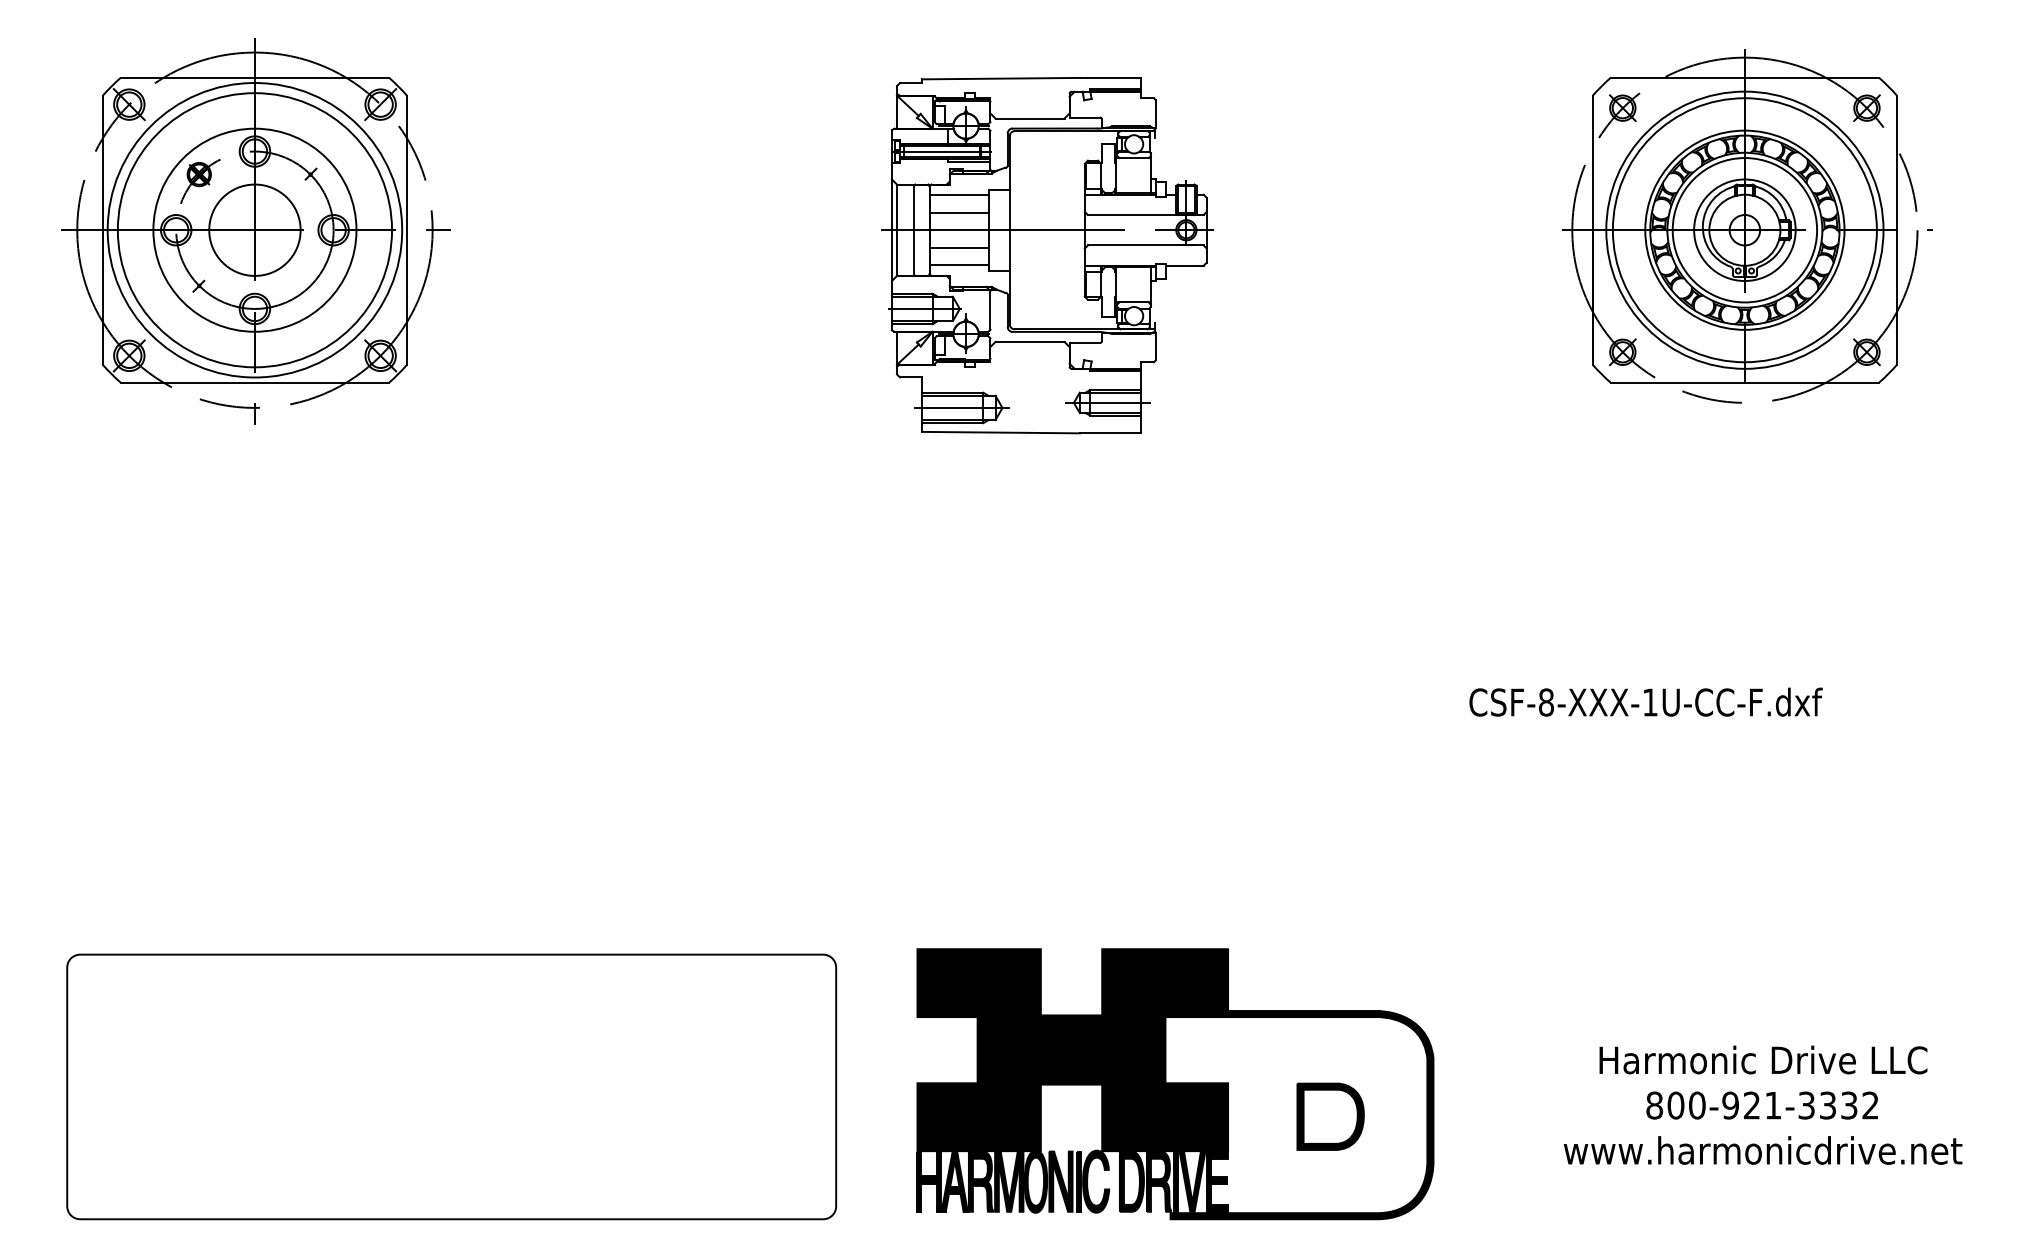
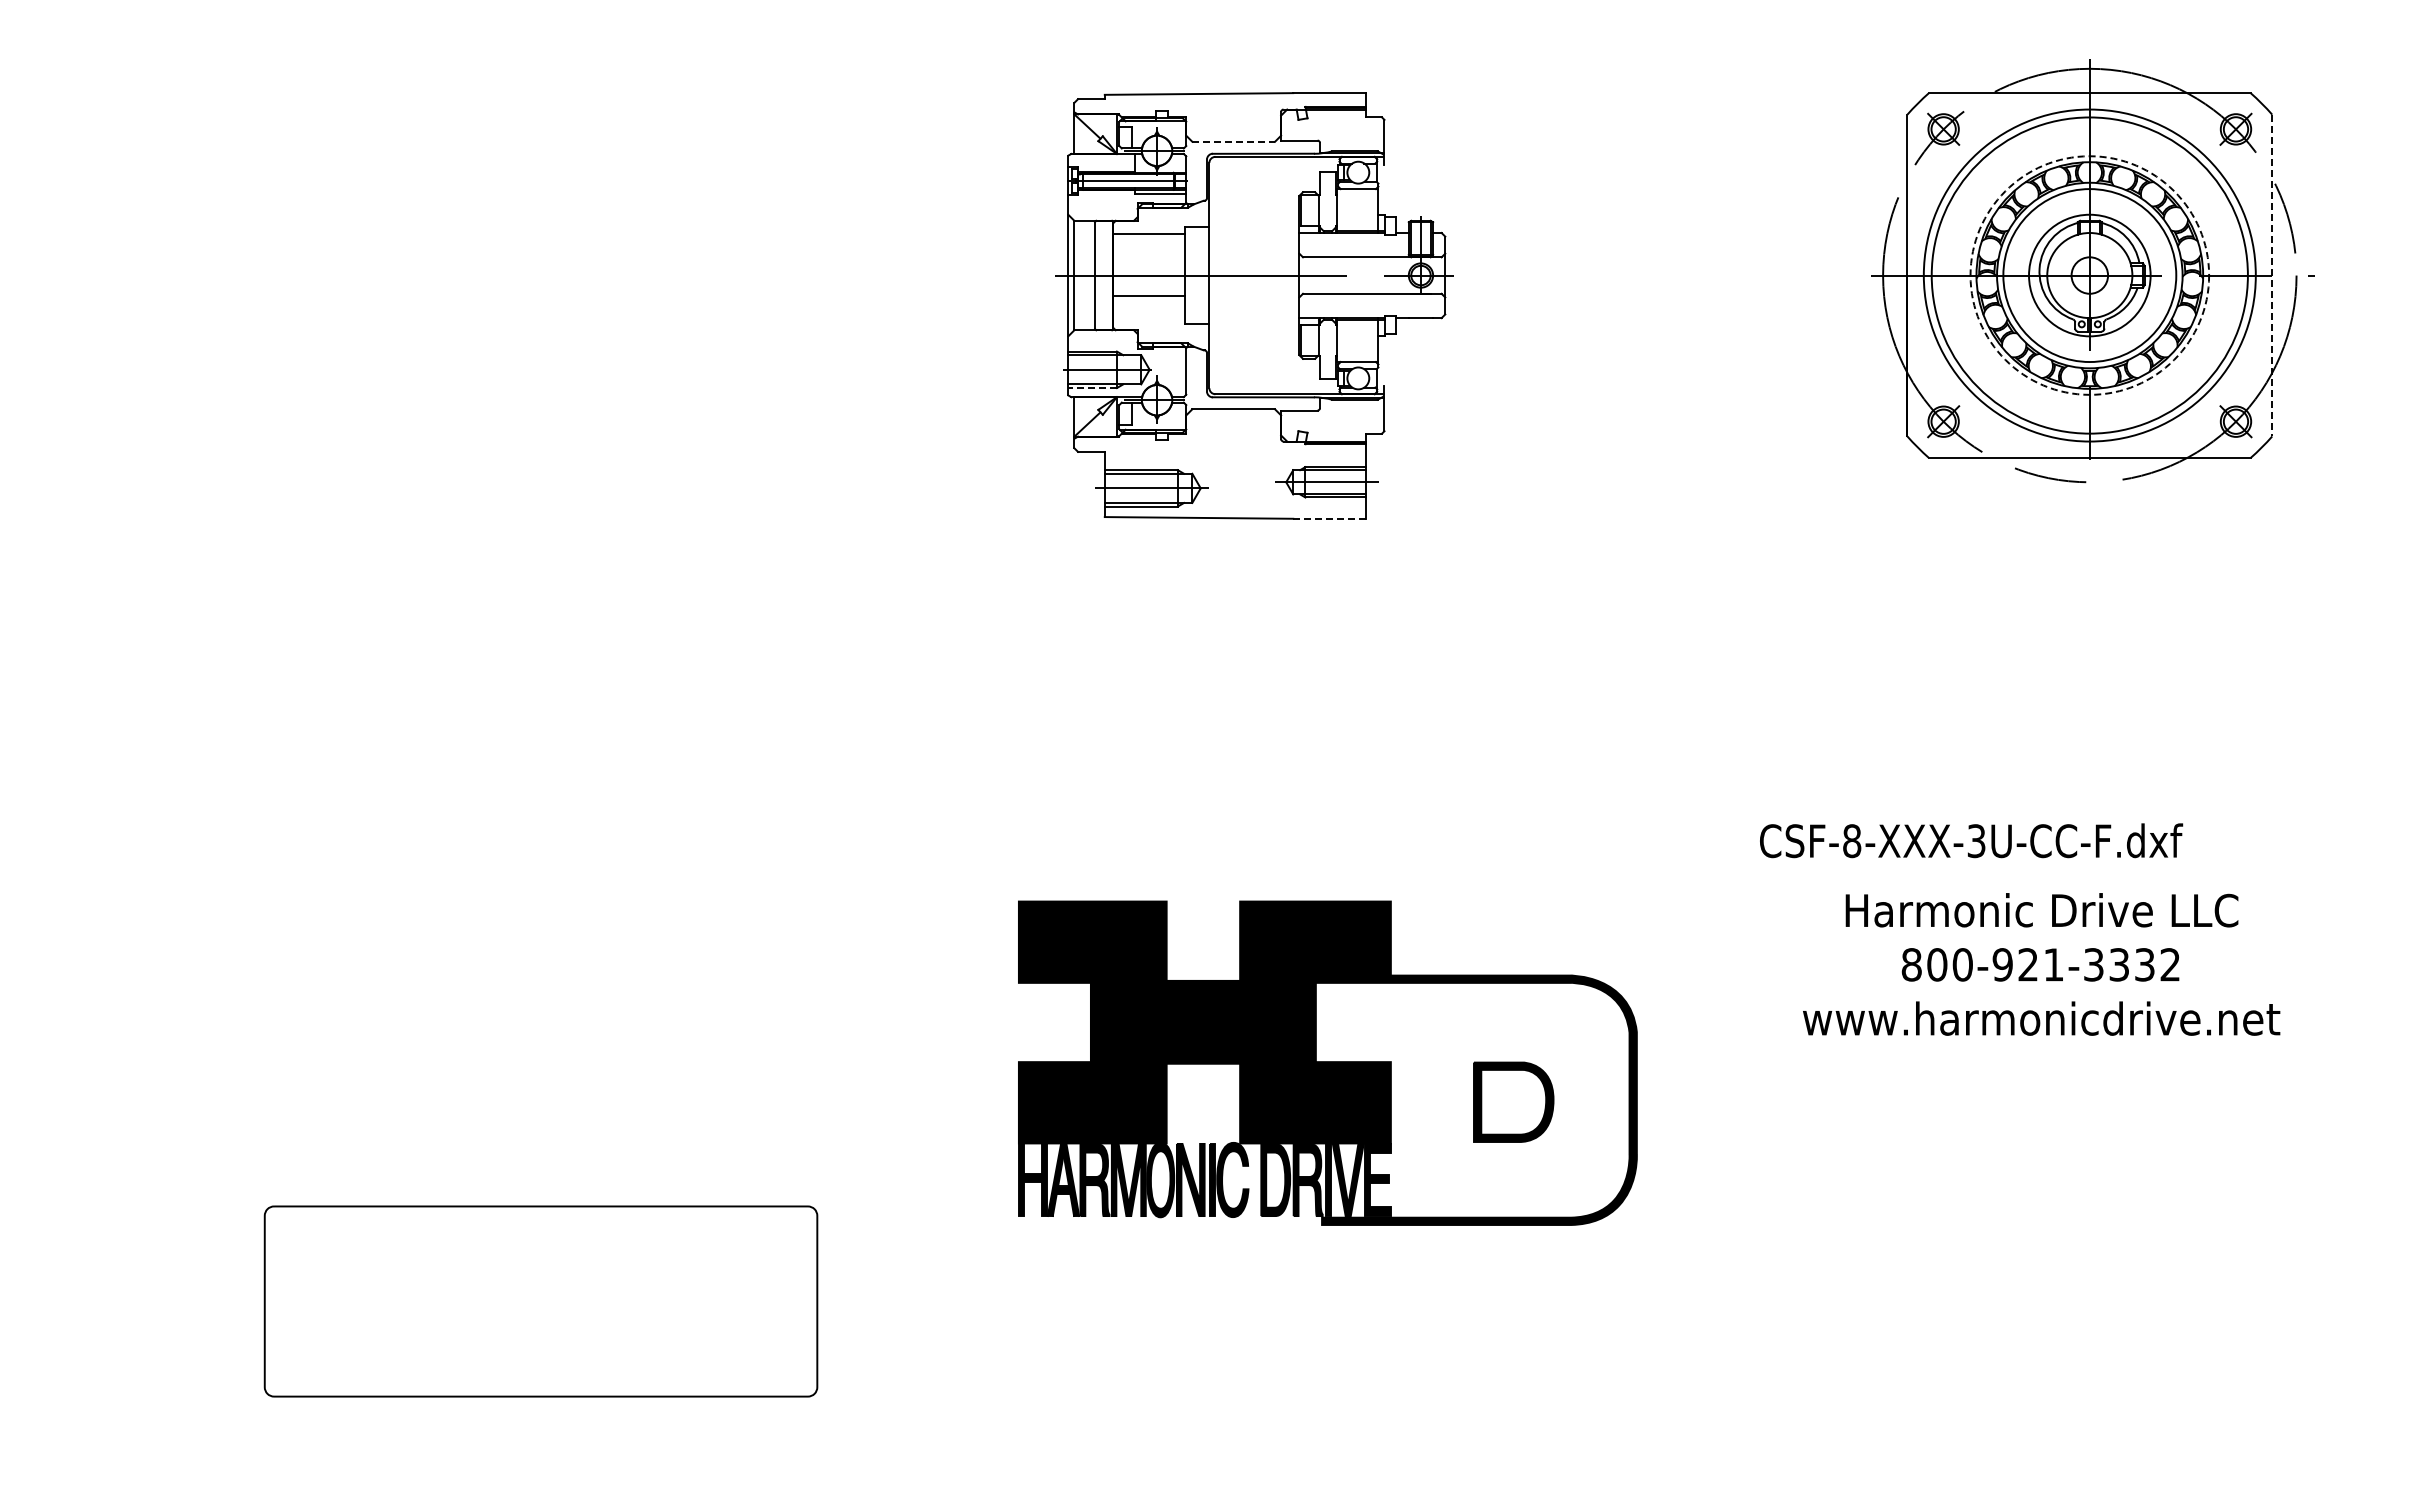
line: (1030, 118) -> (1234, 141), solid -> dashed
line: (959, 212) -> (1149, 254), removed
circle: (1744, 230) -> (2089, 275), solid -> dashed
line: (1897, 230) -> (2272, 275), solid -> dashed
part: (255, 231) -> (306, 276), removed
line: (959, 265) -> (1149, 317), removed
line: (912, 324) -> (1092, 388), solid -> dashed
line: (1110, 433) -> (1329, 518), solid -> dashed
text: (1650, 702) -> (1976, 841), CSF-8-XXX-1U-CC-F.dxf -> CSF-8-XXX-3U-CC-F.dxf
part: (1175, 1083) -> (1327, 1062), moved
part: (451, 1086) -> (540, 1301), size x0.6
text: (1763, 1105) -> (2041, 964), moved

